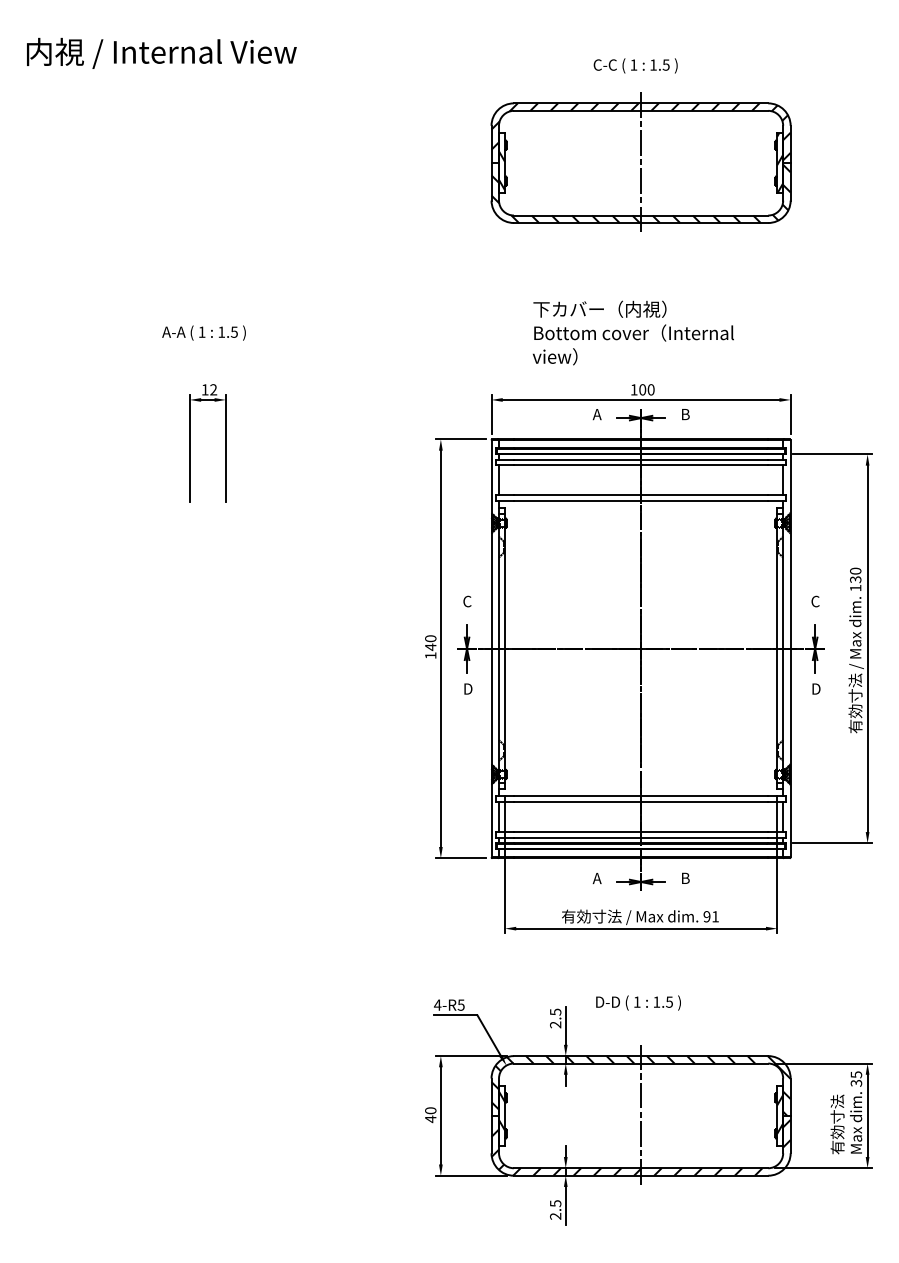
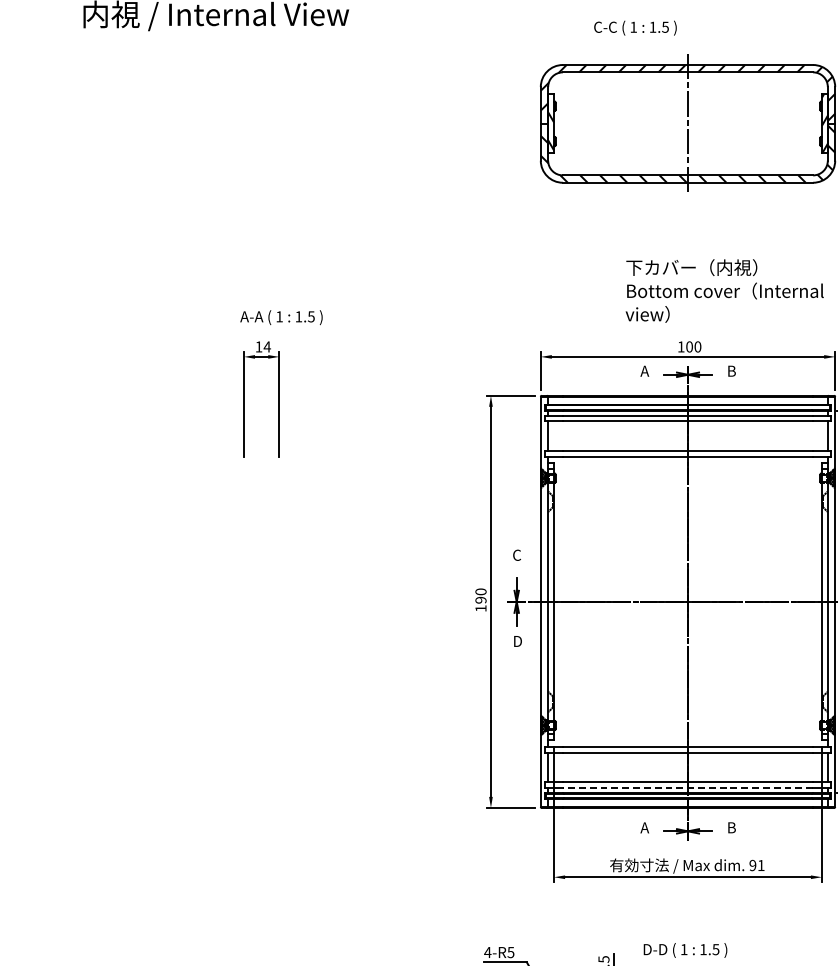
text: (635, 65) -> (635, 27), moved
text: (203, 332) -> (280, 317), moved
text: (633, 332) -> (724, 290), moved
text: (213, 389) -> (267, 346), 12 -> 14
text: (430, 647) -> (480, 600), 140 -> 190
line: (640, 838) -> (687, 788), solid -> dashed

